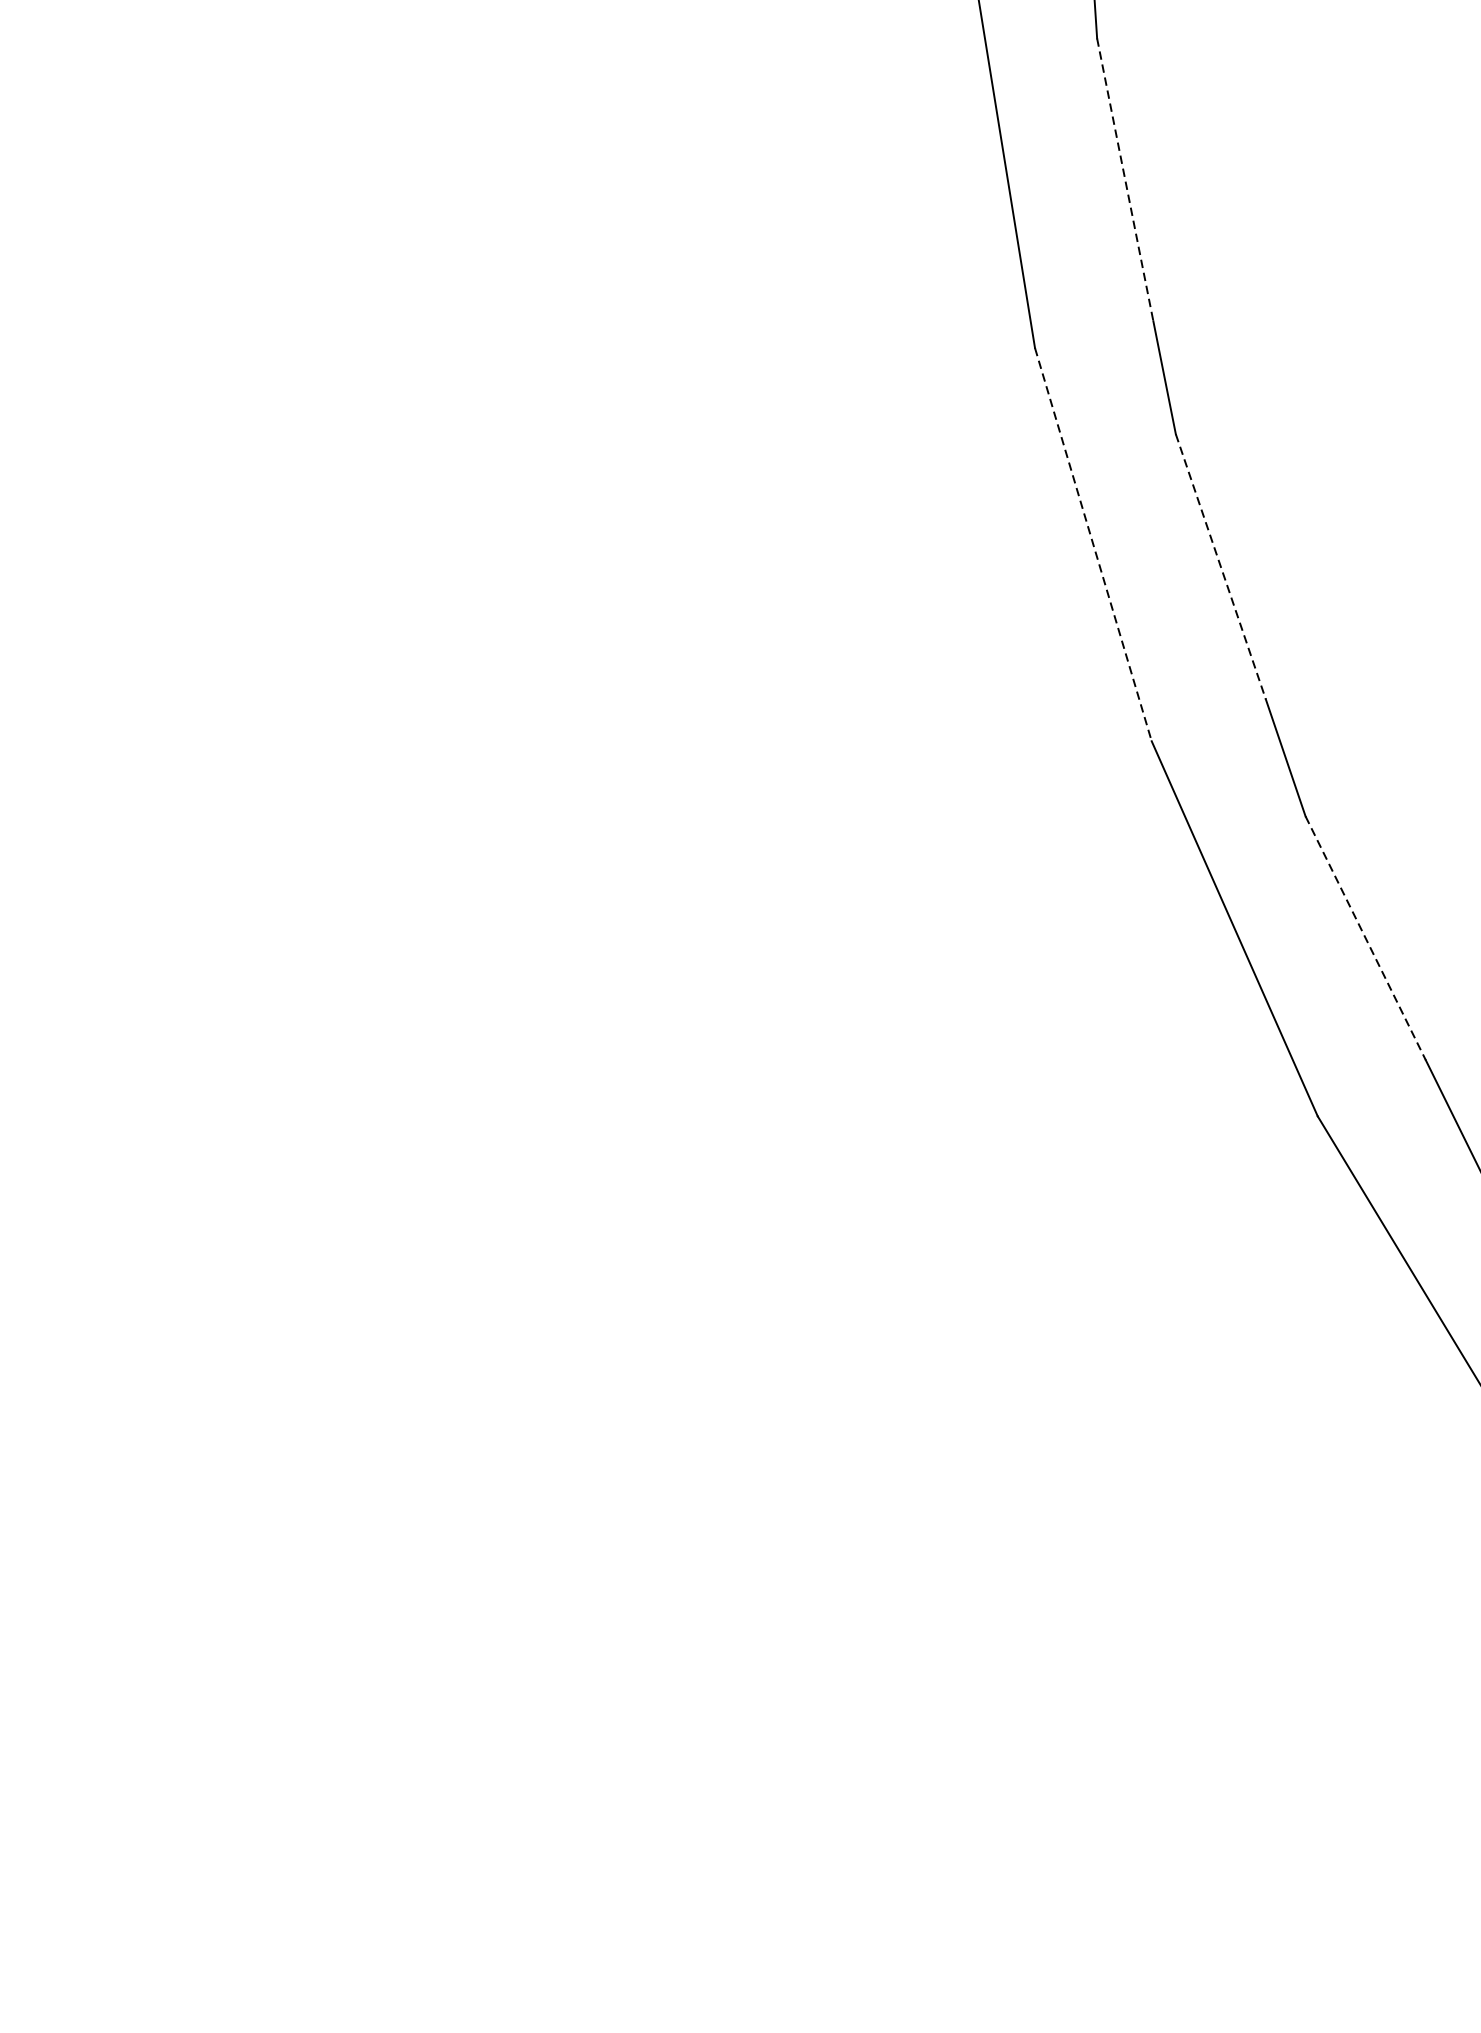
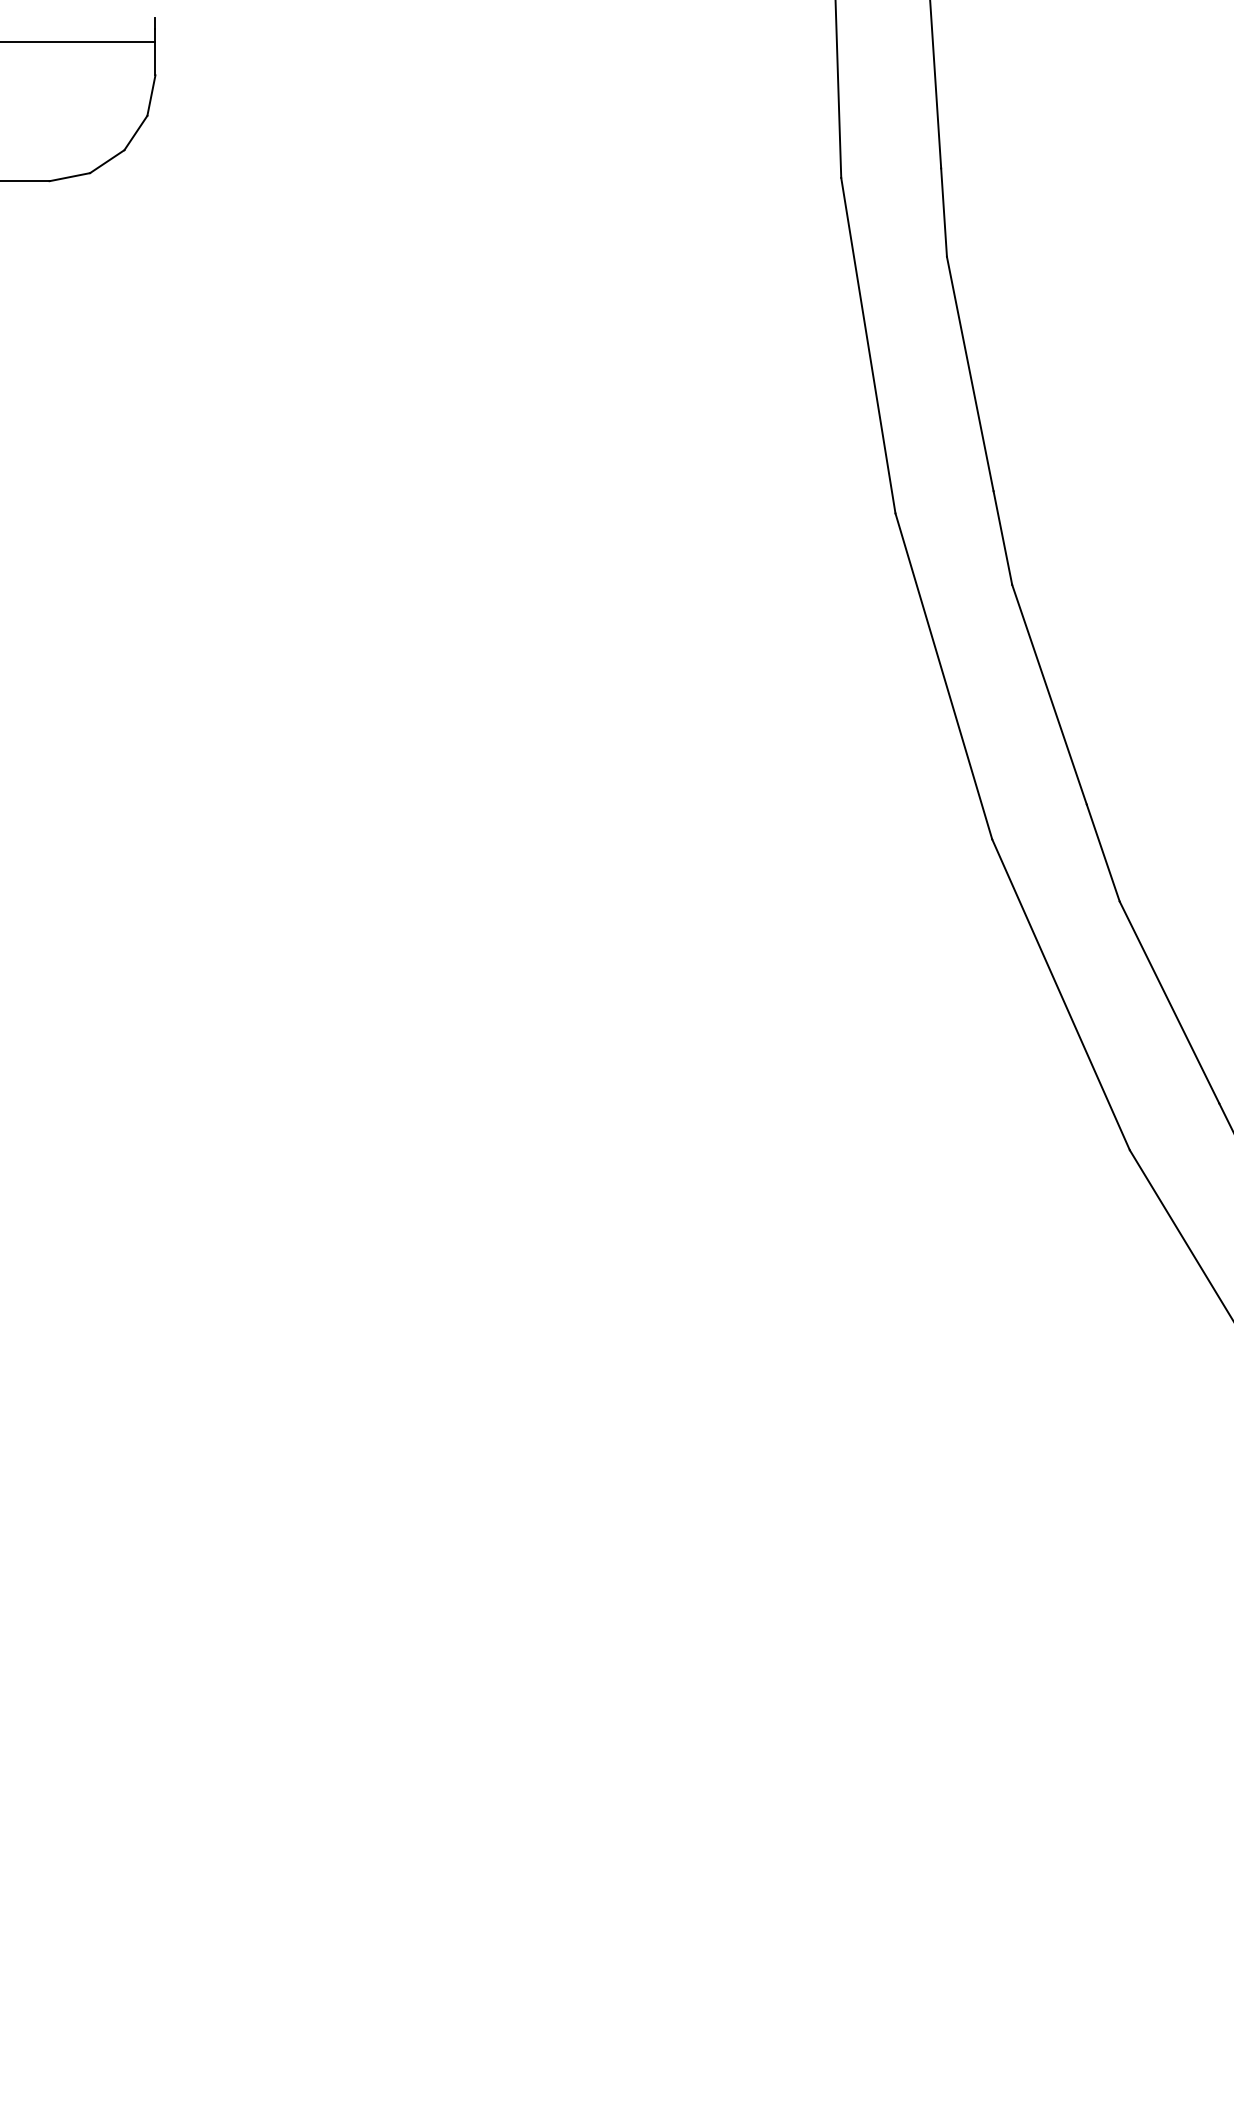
line: (1125, 180) -> (970, 374), dashed -> solid
line: (1092, 544) -> (943, 676), dashed -> solid
line: (1220, 567) -> (1049, 695), dashed -> solid
line: (1365, 938) -> (1169, 1002), dashed -> solid

